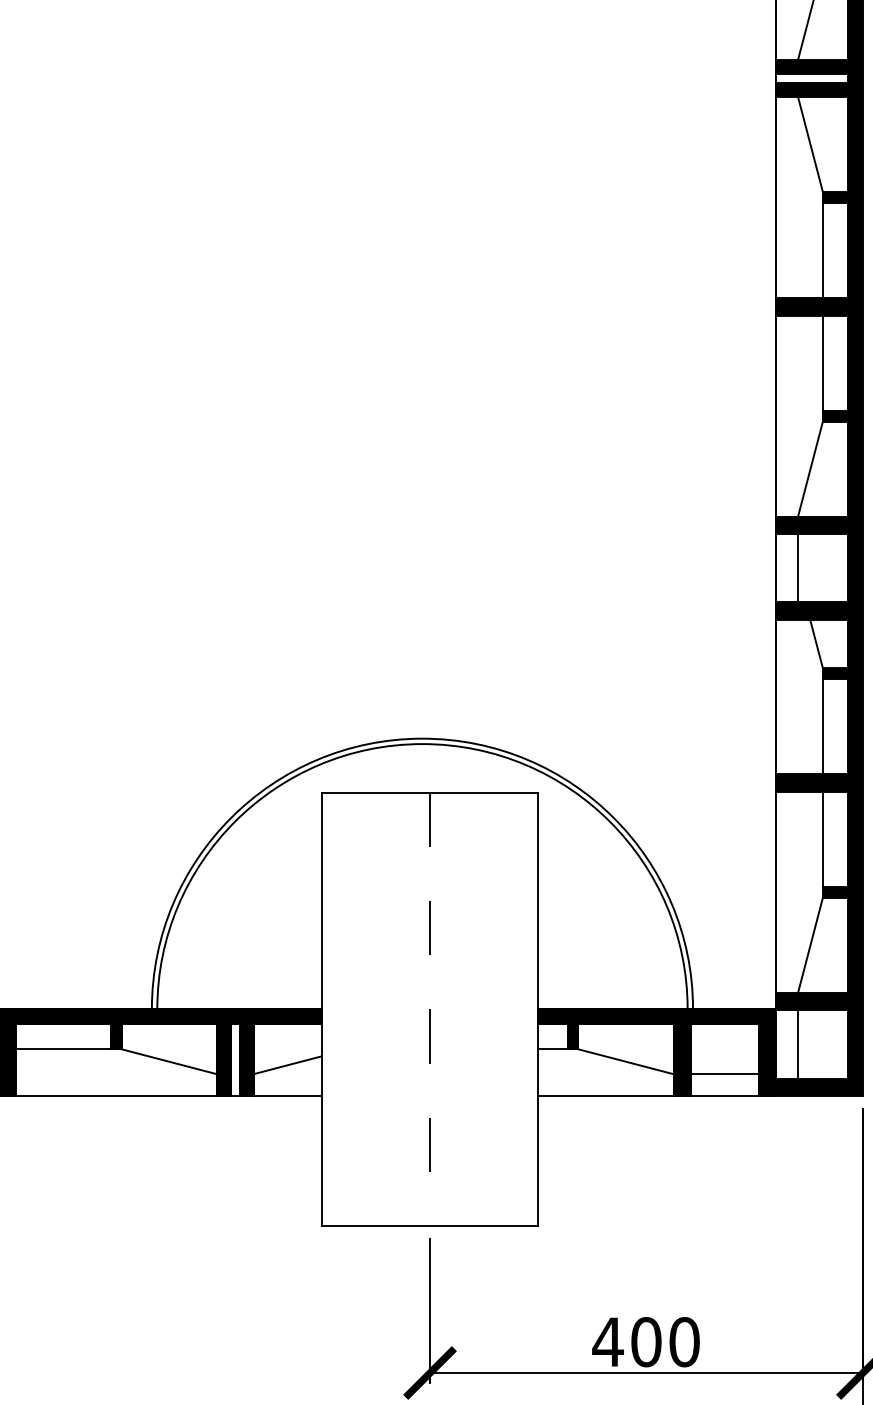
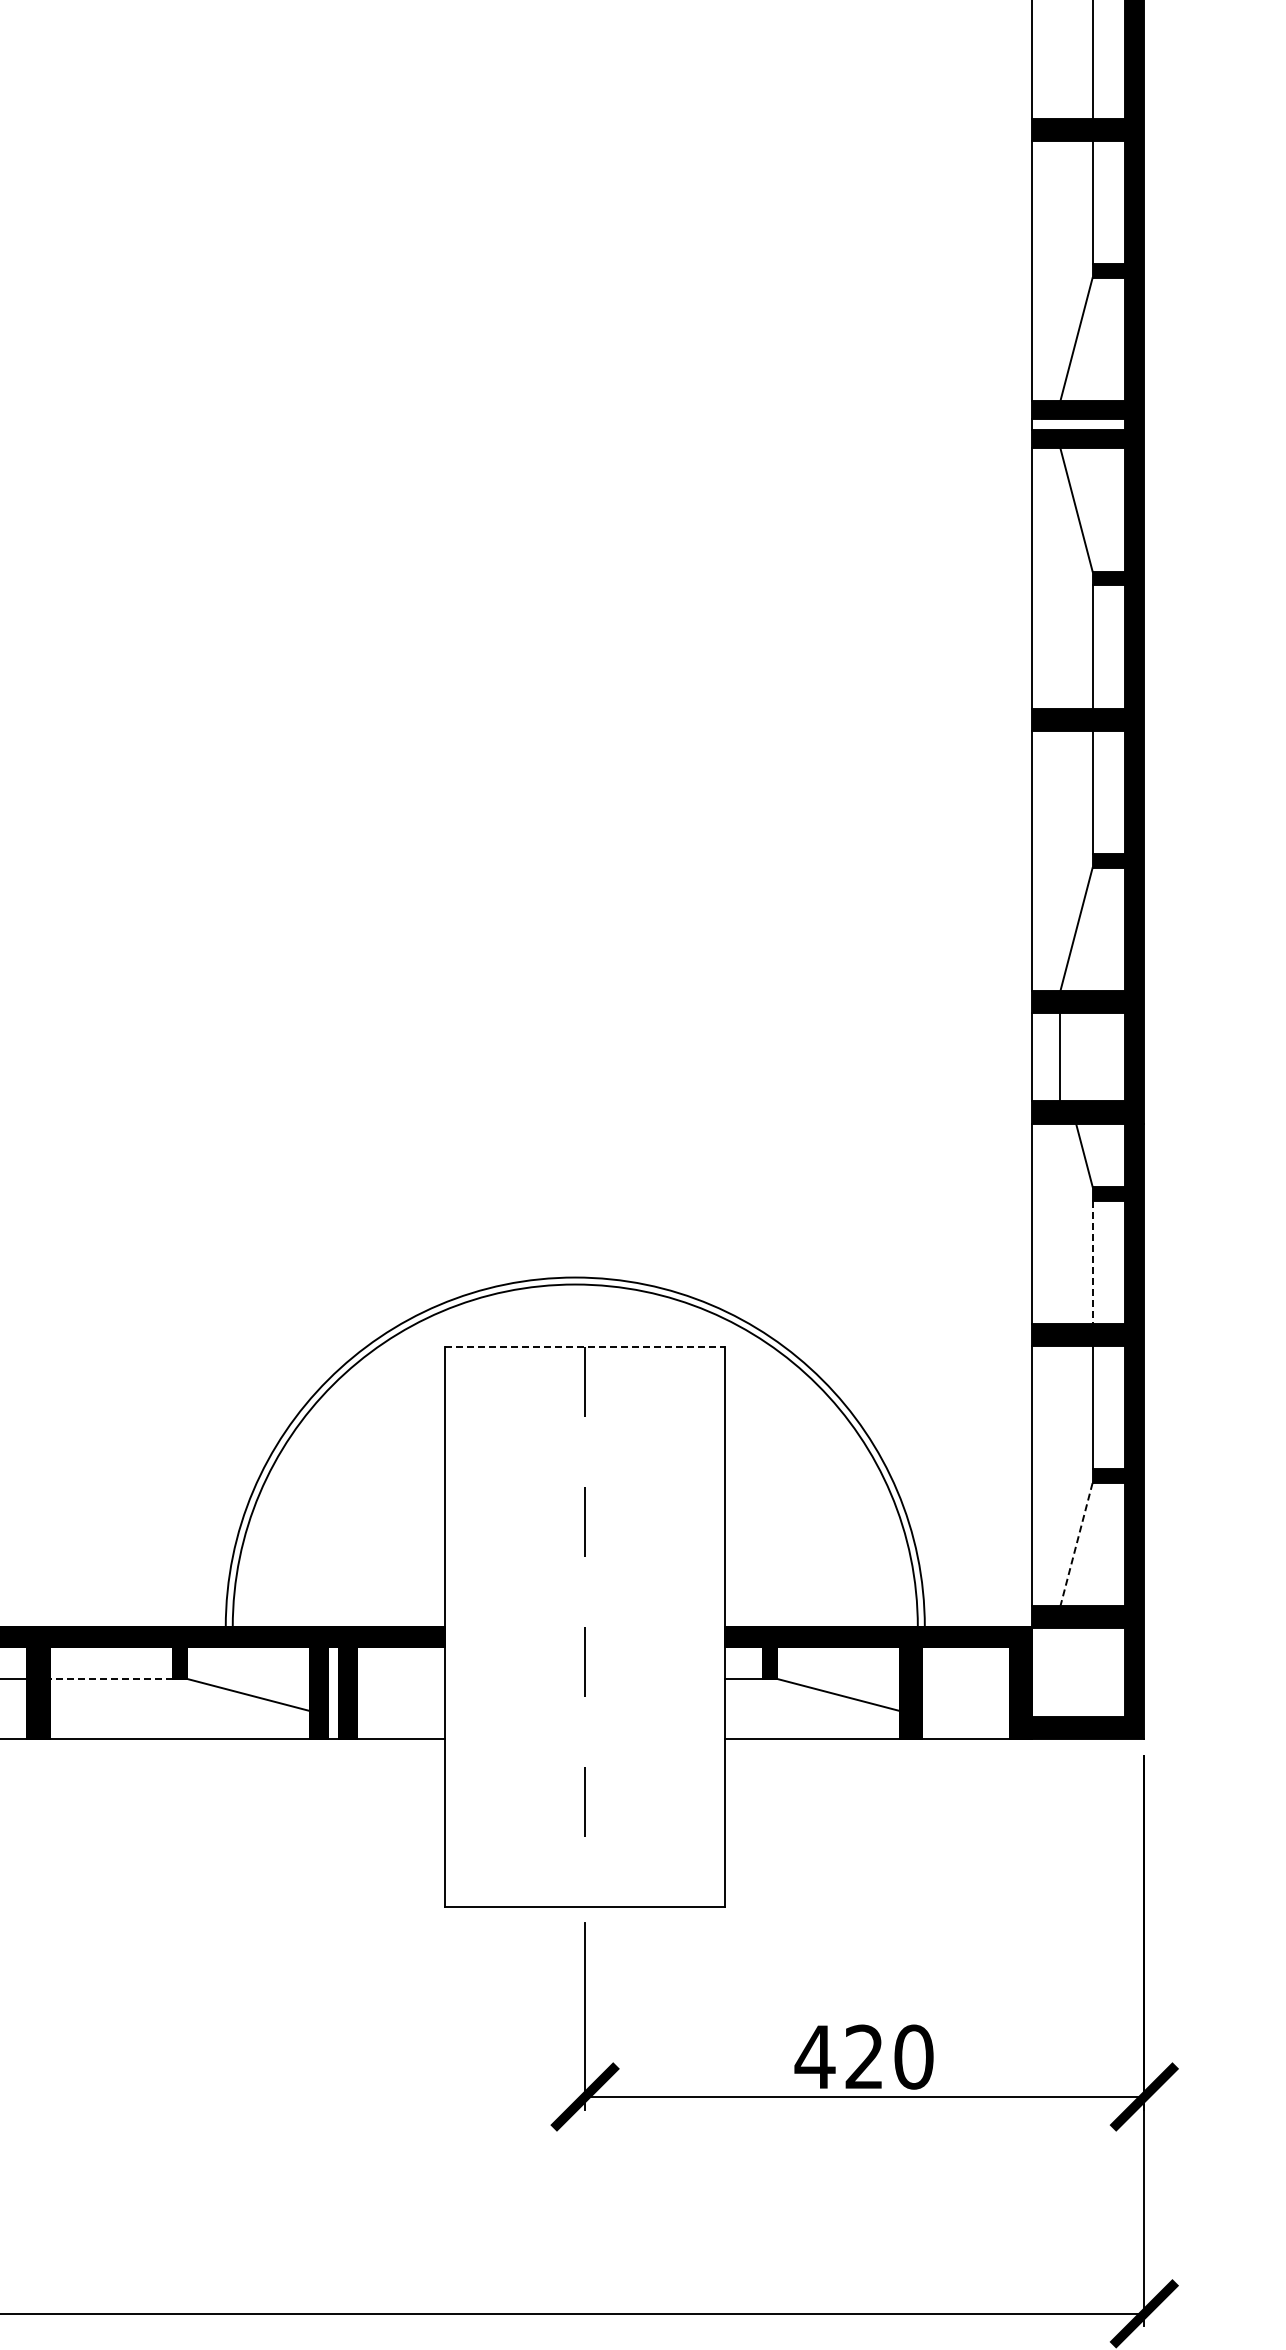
line: (822, 727) -> (1092, 1262), solid -> dashed
line: (430, 792) -> (585, 1347), solid -> dashed
line: (810, 945) -> (1076, 1544), solid -> dashed
line: (798, 1044) -> (1060, 1672), removed
line: (63, 1049) -> (111, 1678), solid -> dashed
line: (287, 1064) -> (401, 1698), removed
line: (725, 1073) -> (966, 1710), removed
text: (646, 1341) -> (864, 2056), 400 -> 420

